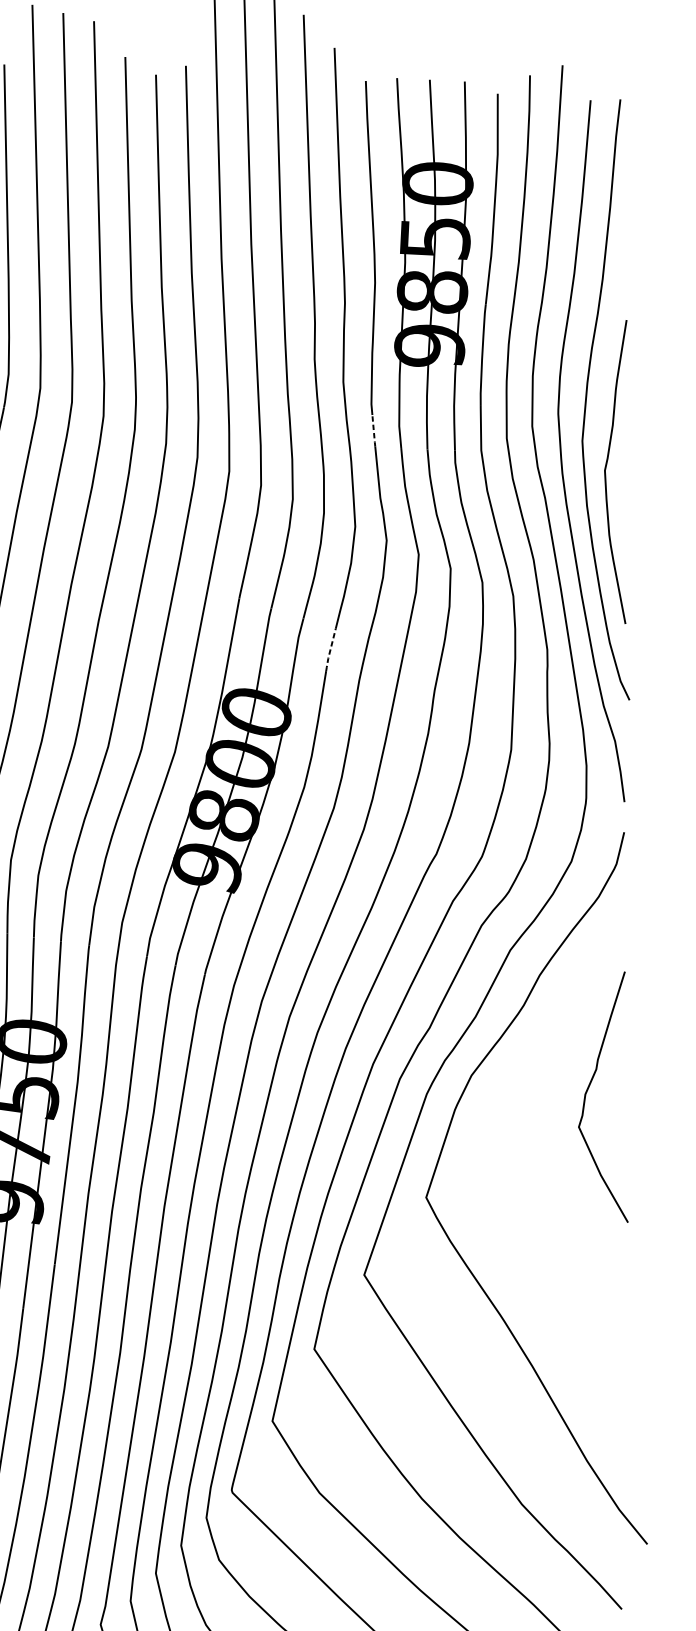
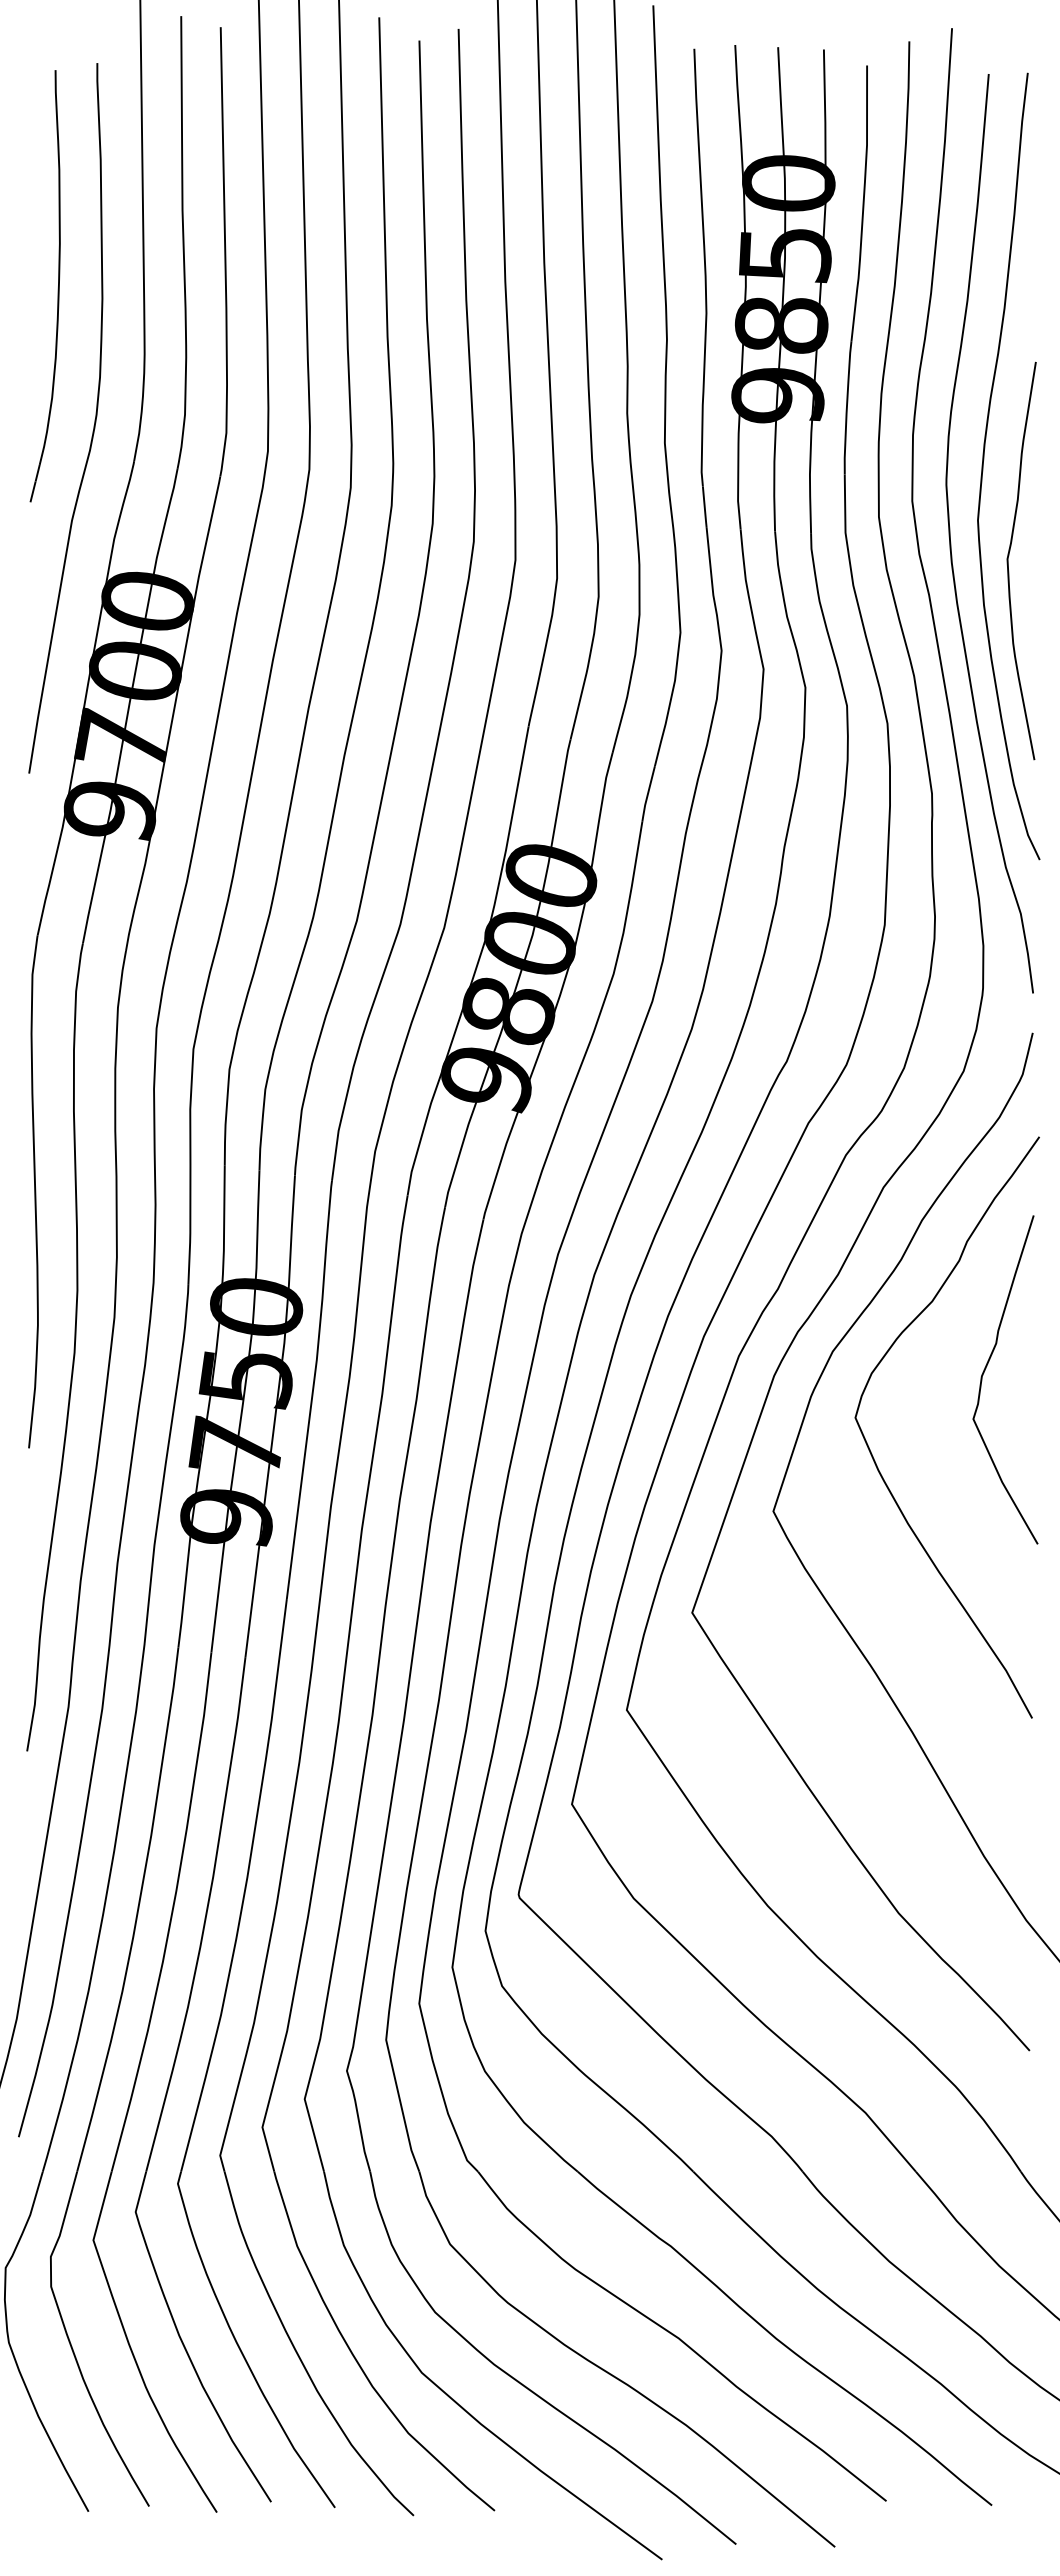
line: (373, 431) -> (704, 507), dashed -> solid
line: (330, 650) -> (647, 794), dashed -> solid
curve: (504, 1158) -> (875, 1460), added

